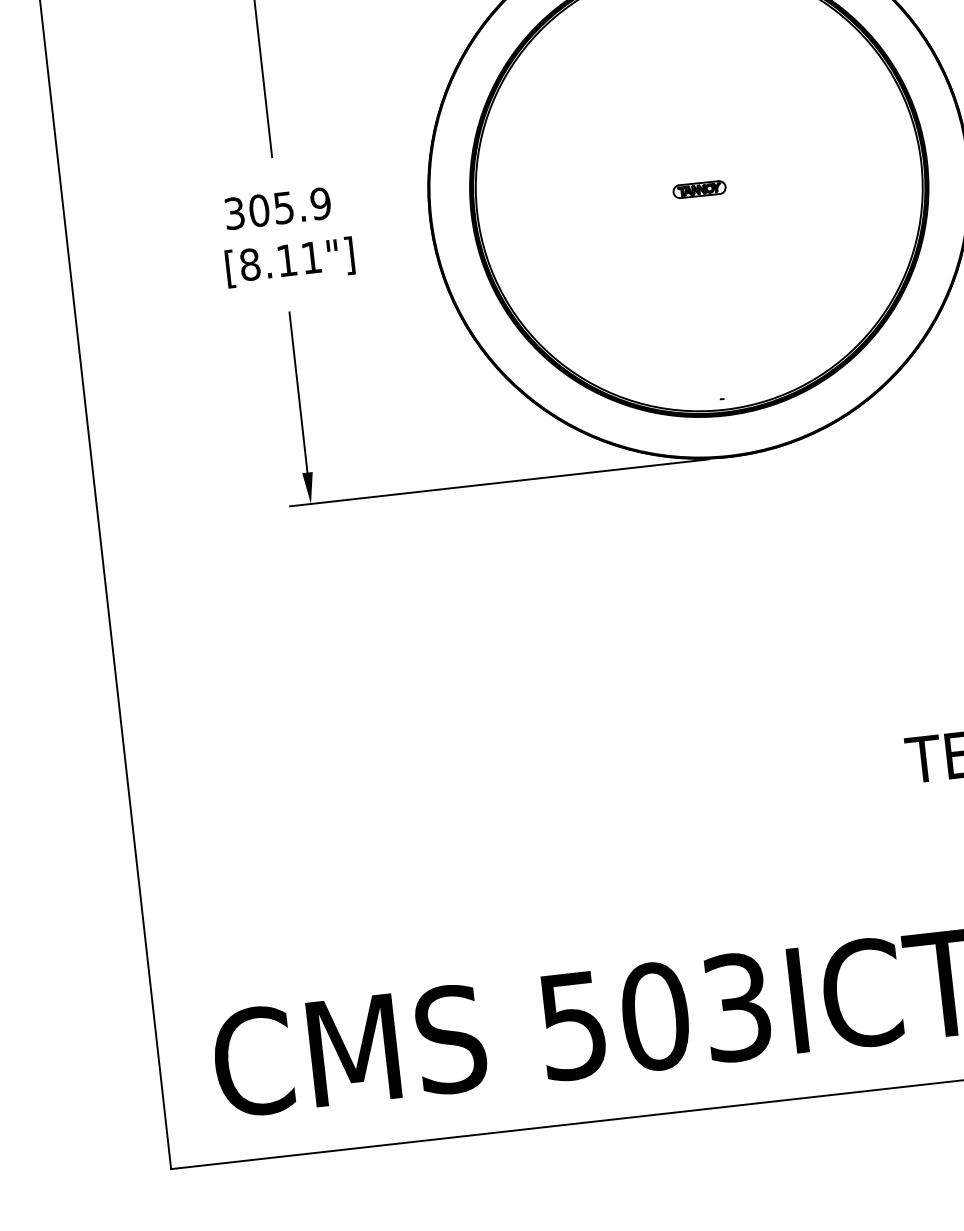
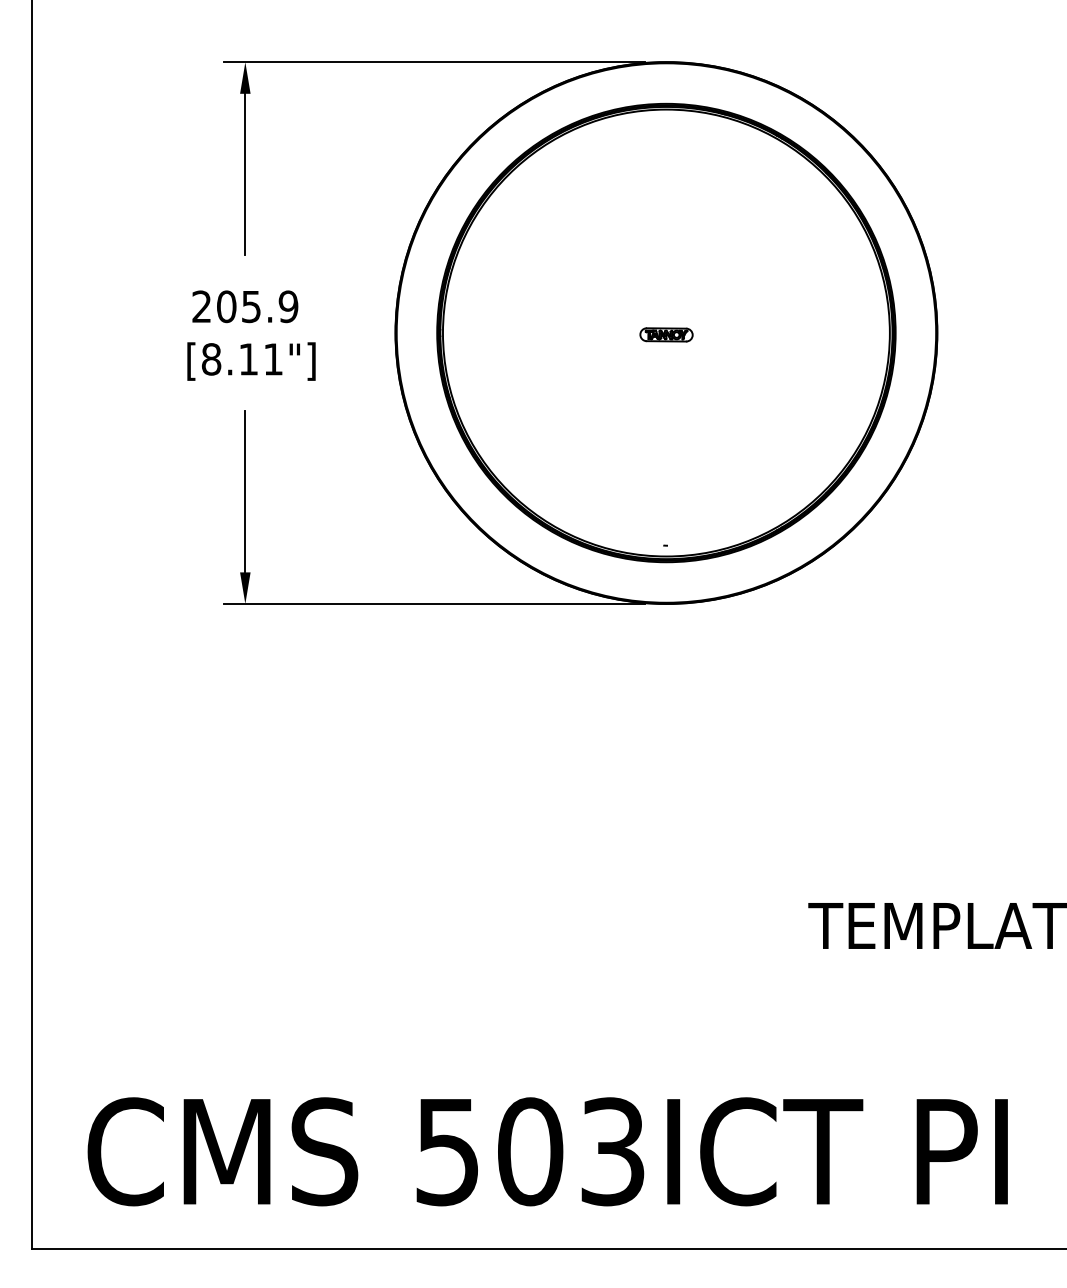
text: (234, 213) -> (201, 306), 305.9 -> 205.9

